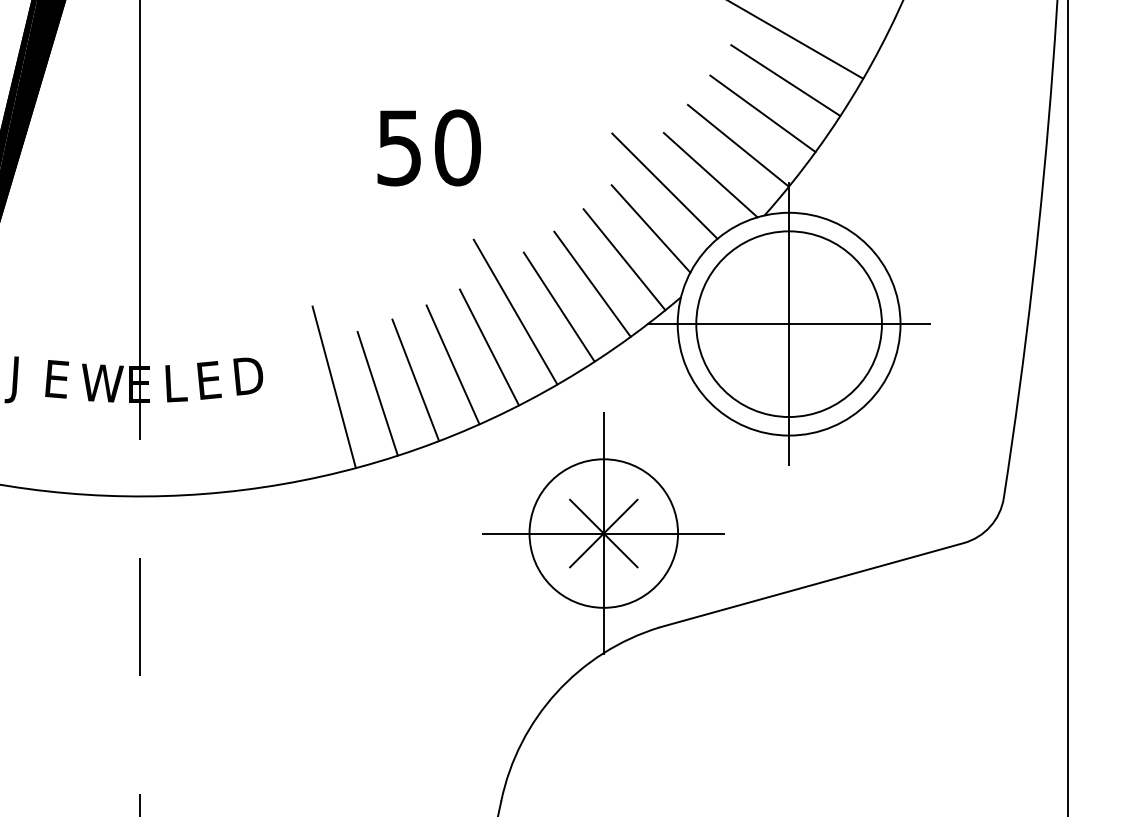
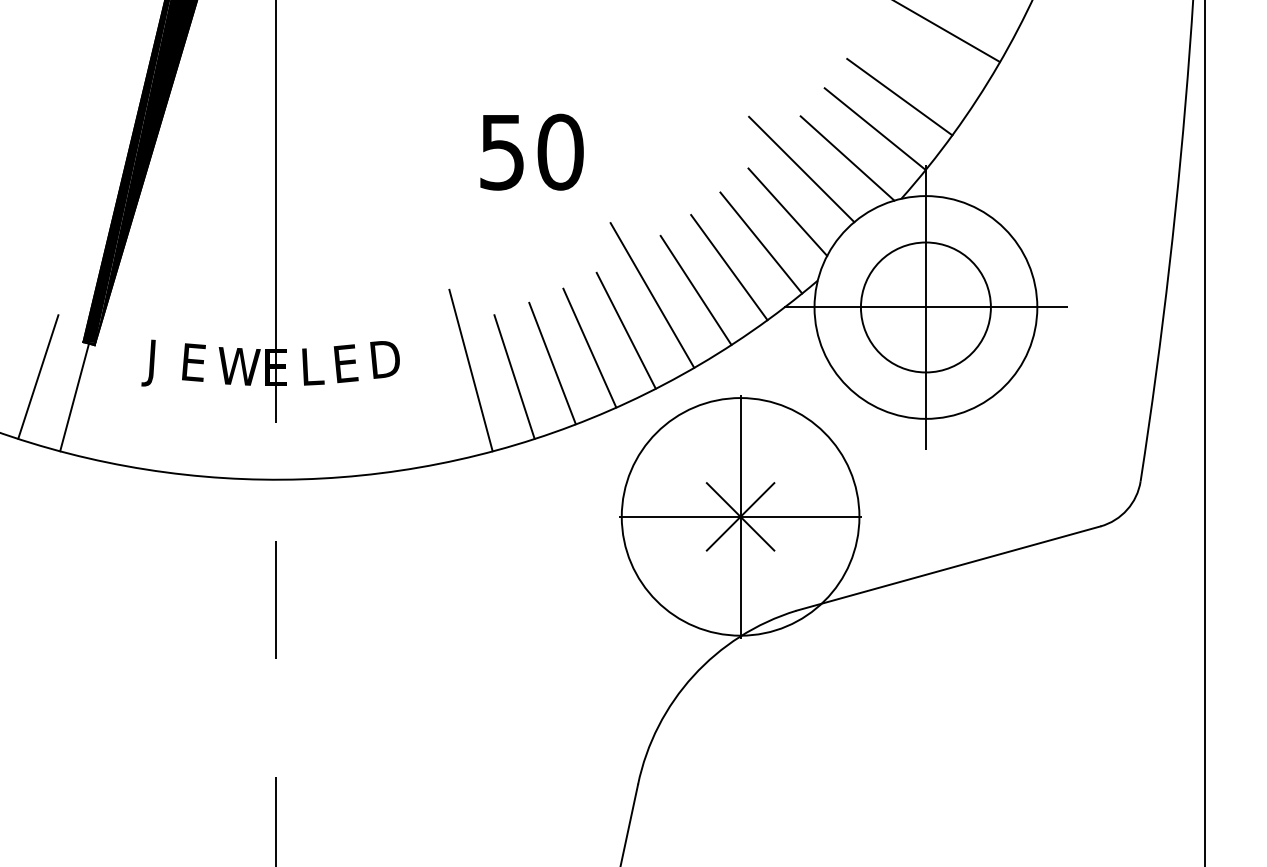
line: (785, 80) -> (922, 63), removed
text: (428, 147) -> (531, 151), moved
circle: (788, 324) -> (925, 307), size x0.7
circle: (603, 533) -> (740, 516), size x1.6

